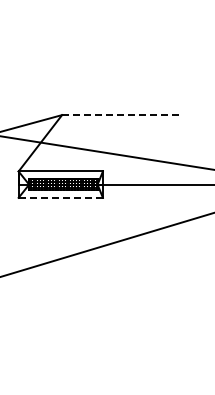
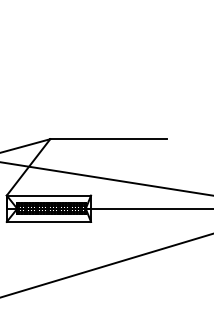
line: (120, 115) -> (108, 139), dashed -> solid
line: (61, 197) -> (49, 221), dashed -> solid

